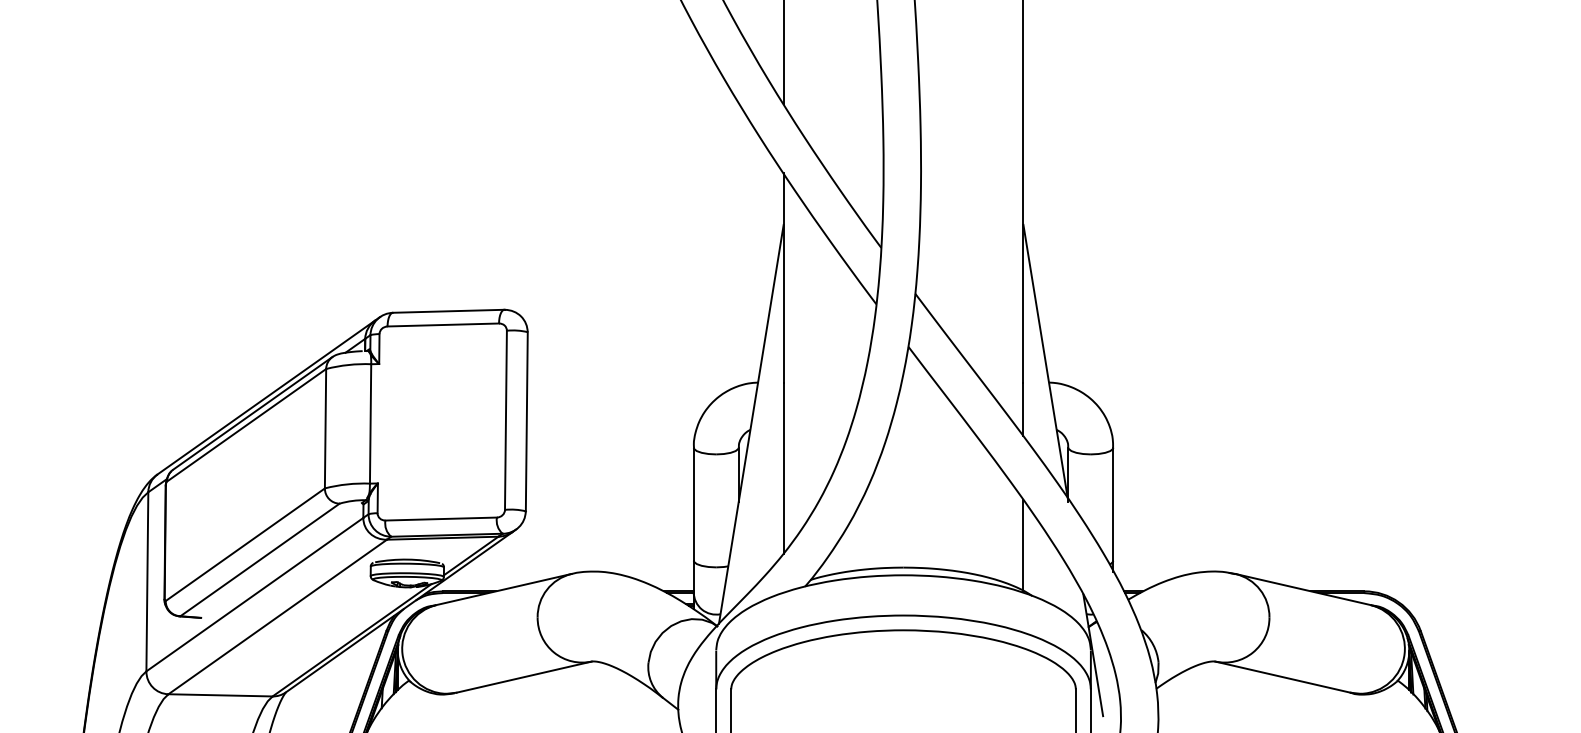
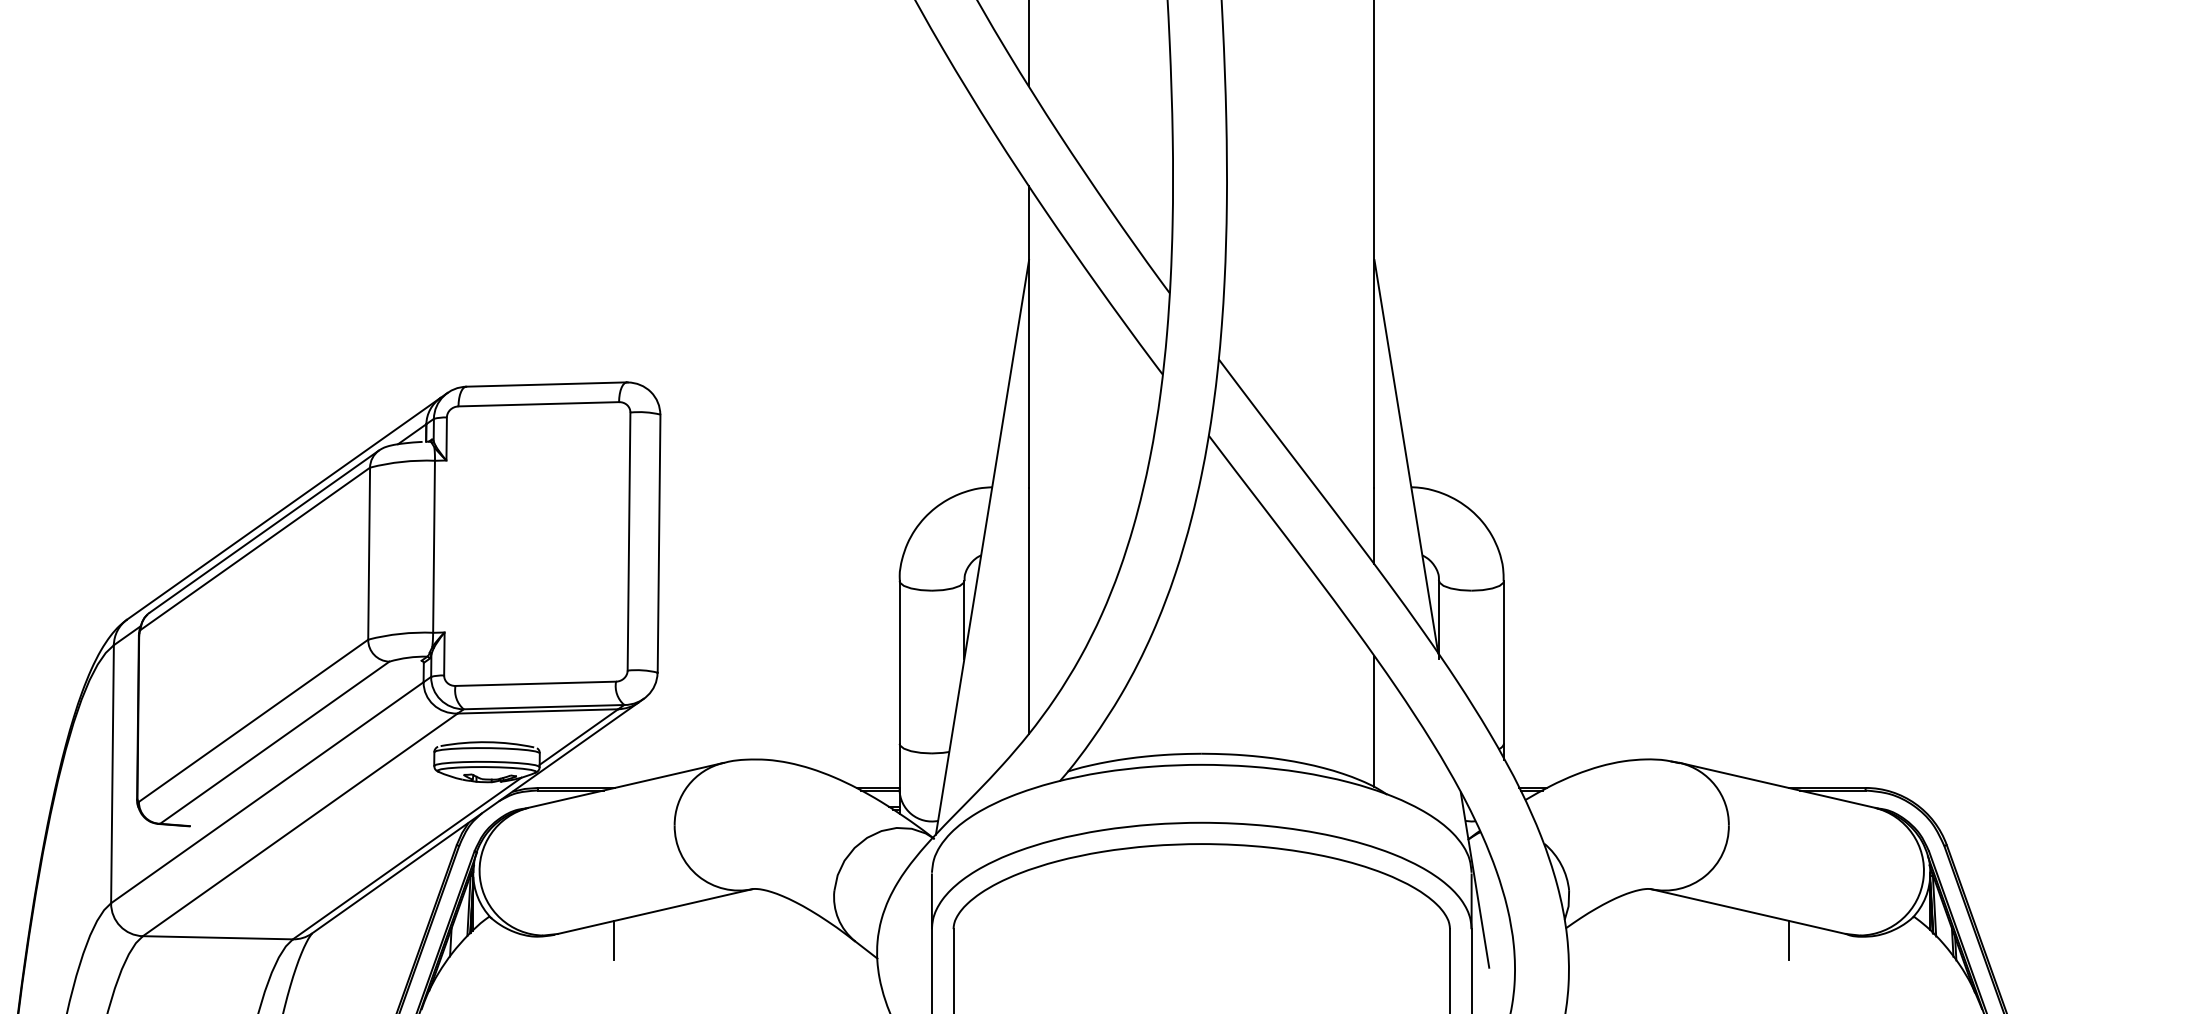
line: (495, 697) -> (613, 940), added
line: (1311, 697) -> (1789, 940), added

